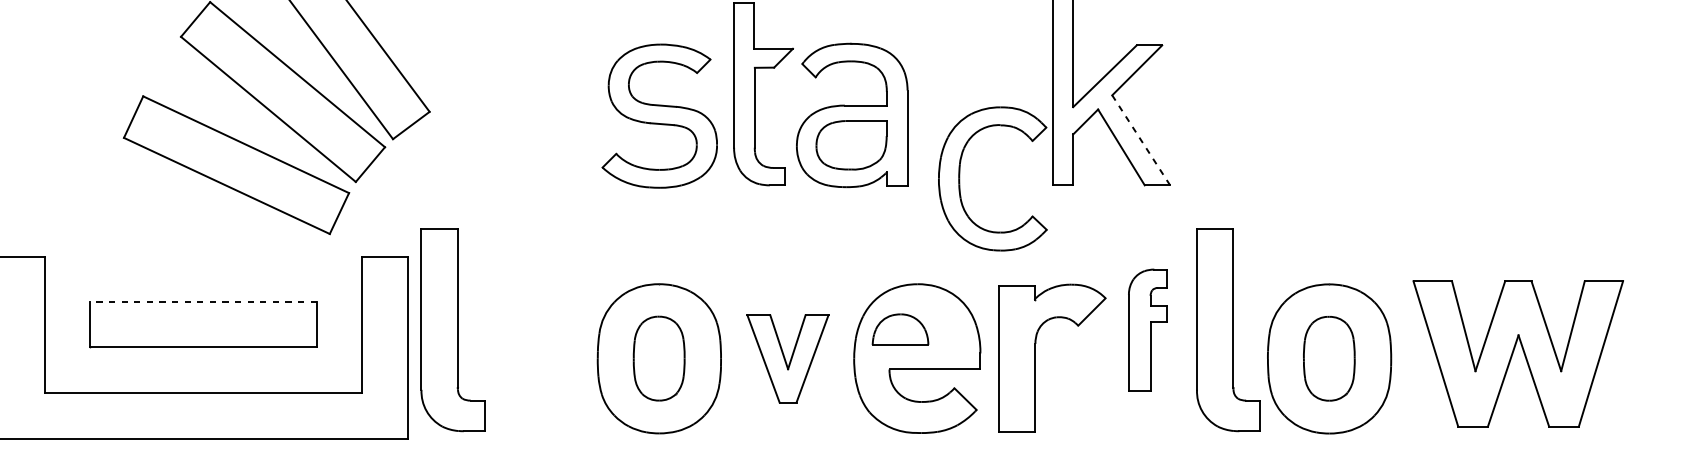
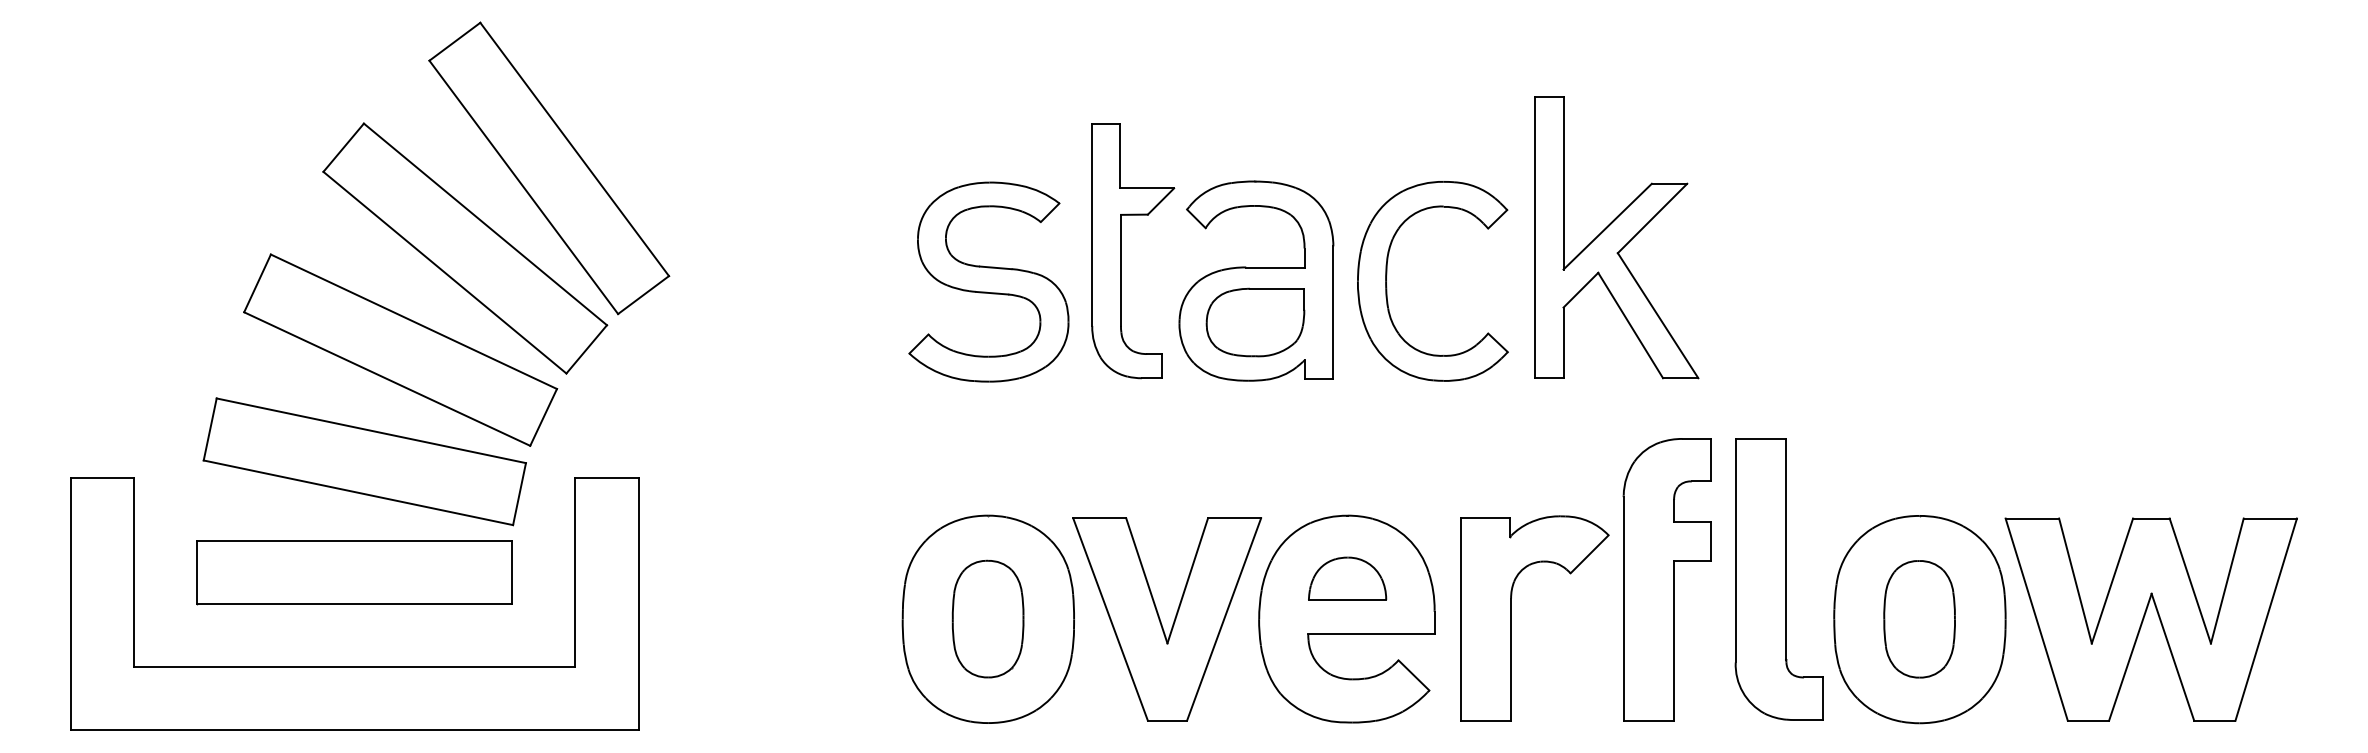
line: (1140, 140) -> (1657, 315), dashed -> solid
part: (960, 182) -> (1387, 286), moved
part: (210, 245) -> (364, 461), added
line: (203, 302) -> (354, 540), dashed -> solid
part: (900, 329) -> (1347, 578), moved
part: (452, 330) -> (700, 579), removed
part: (1147, 330) -> (1666, 579), size x1.67
part: (1513, 353) -> (2144, 618), moved
part: (787, 358) -> (1166, 619), size x1.67

